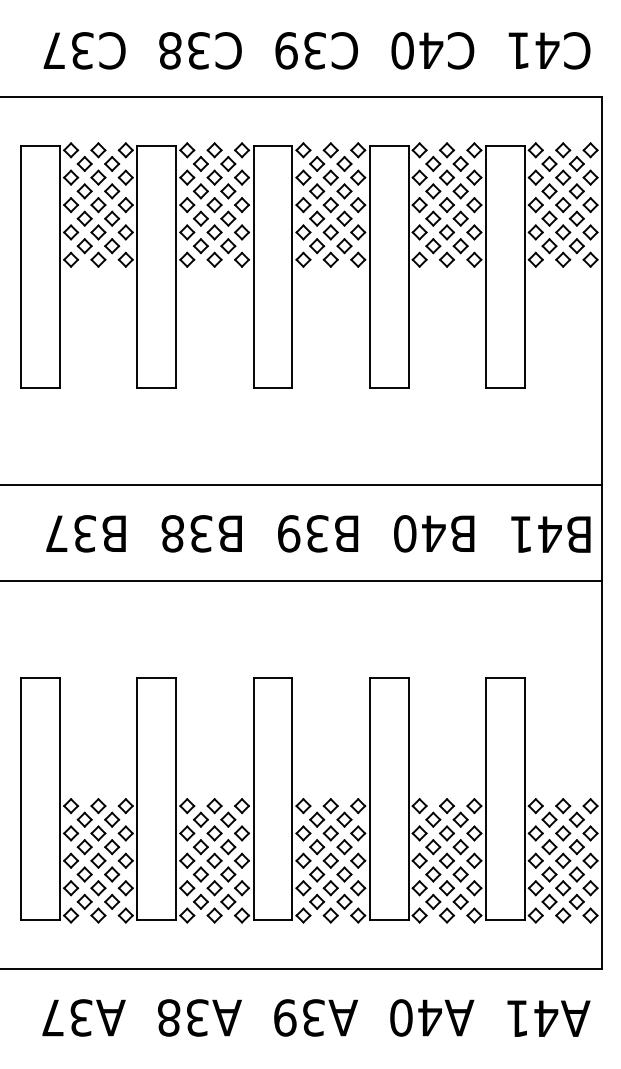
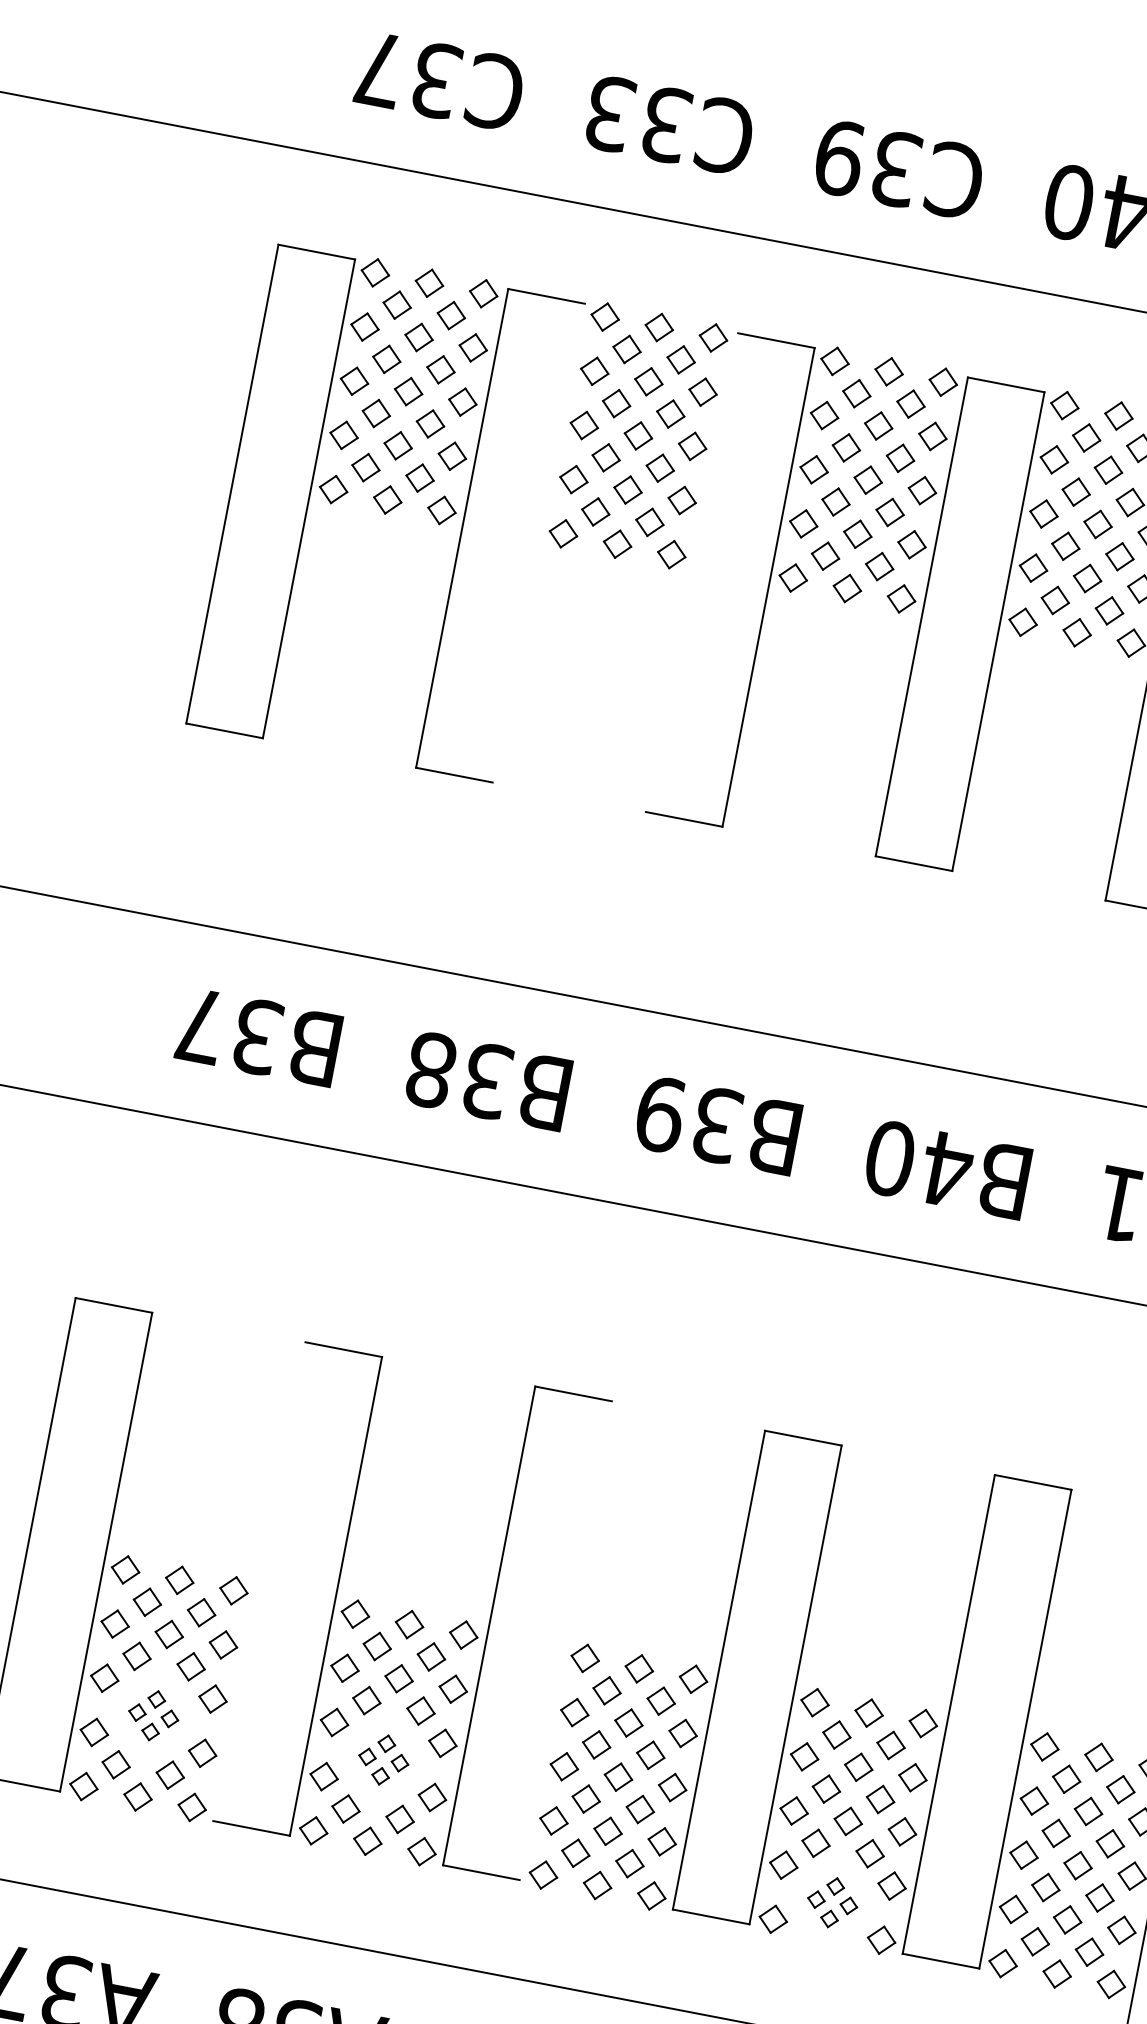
text: (170, 50) -> (610, 113), C38 -> C33
line: (176, 266) -> (539, 542), removed
line: (253, 266) -> (691, 572), removed
line: (137, 799) -> (259, 1582), removed
line: (292, 799) -> (566, 1641), removed
part: (98, 874) -> (153, 1715), size x0.6
part: (214, 874) -> (383, 1759), size x0.6
part: (446, 901) -> (831, 1901), size x0.6

